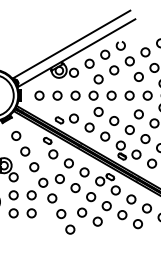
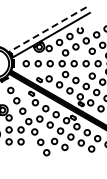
line: (71, 45) -> (47, 30), solid -> dashed

